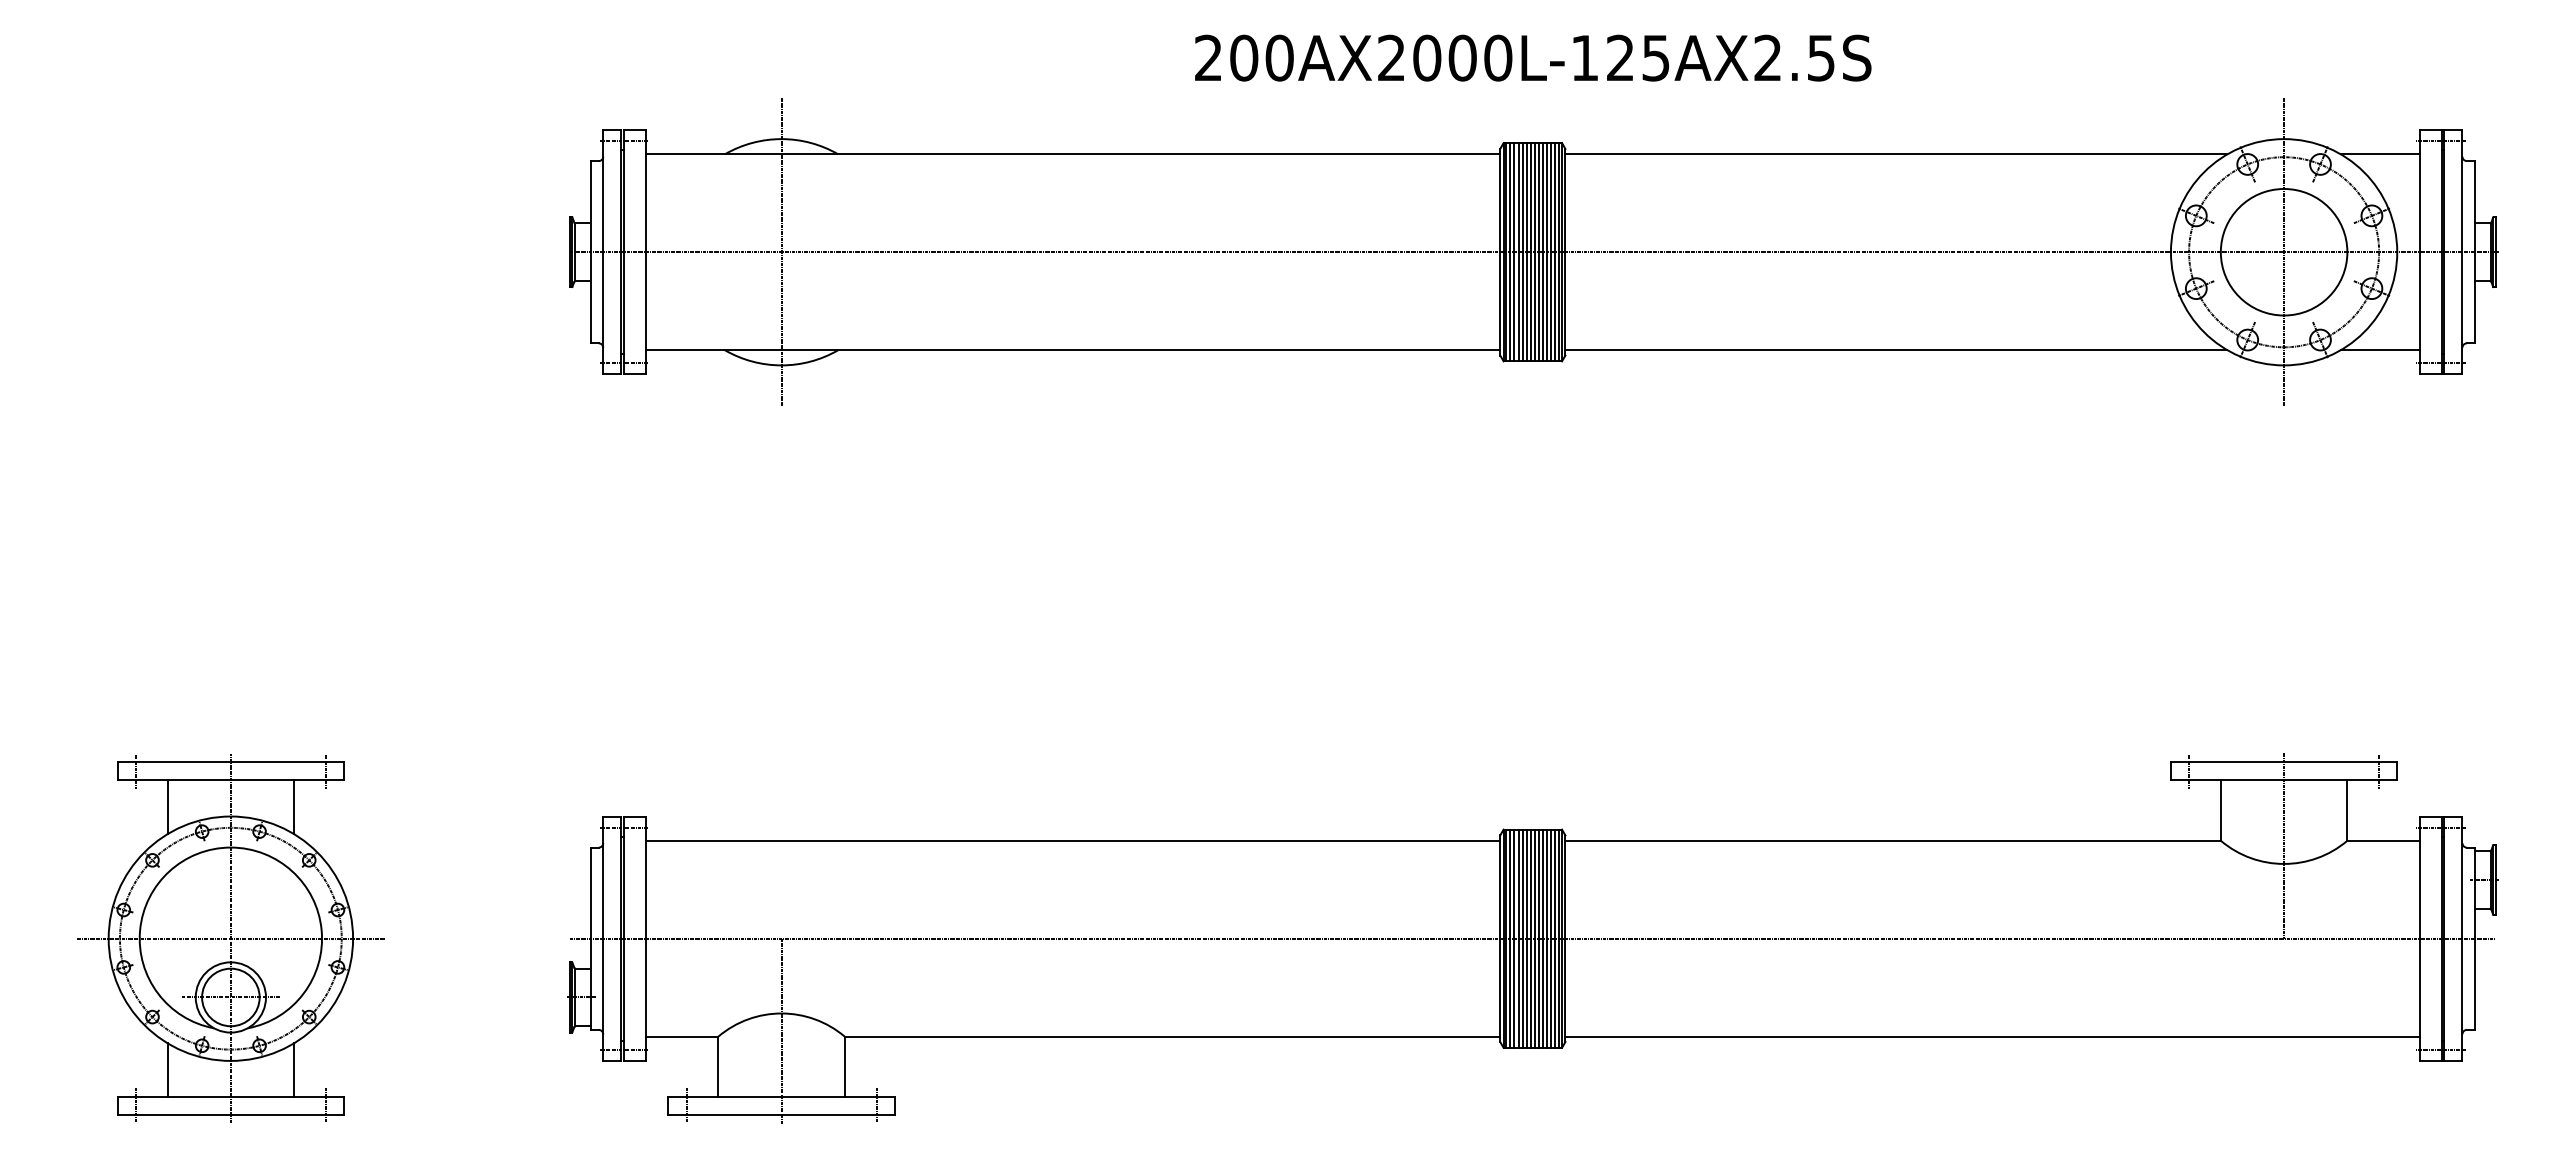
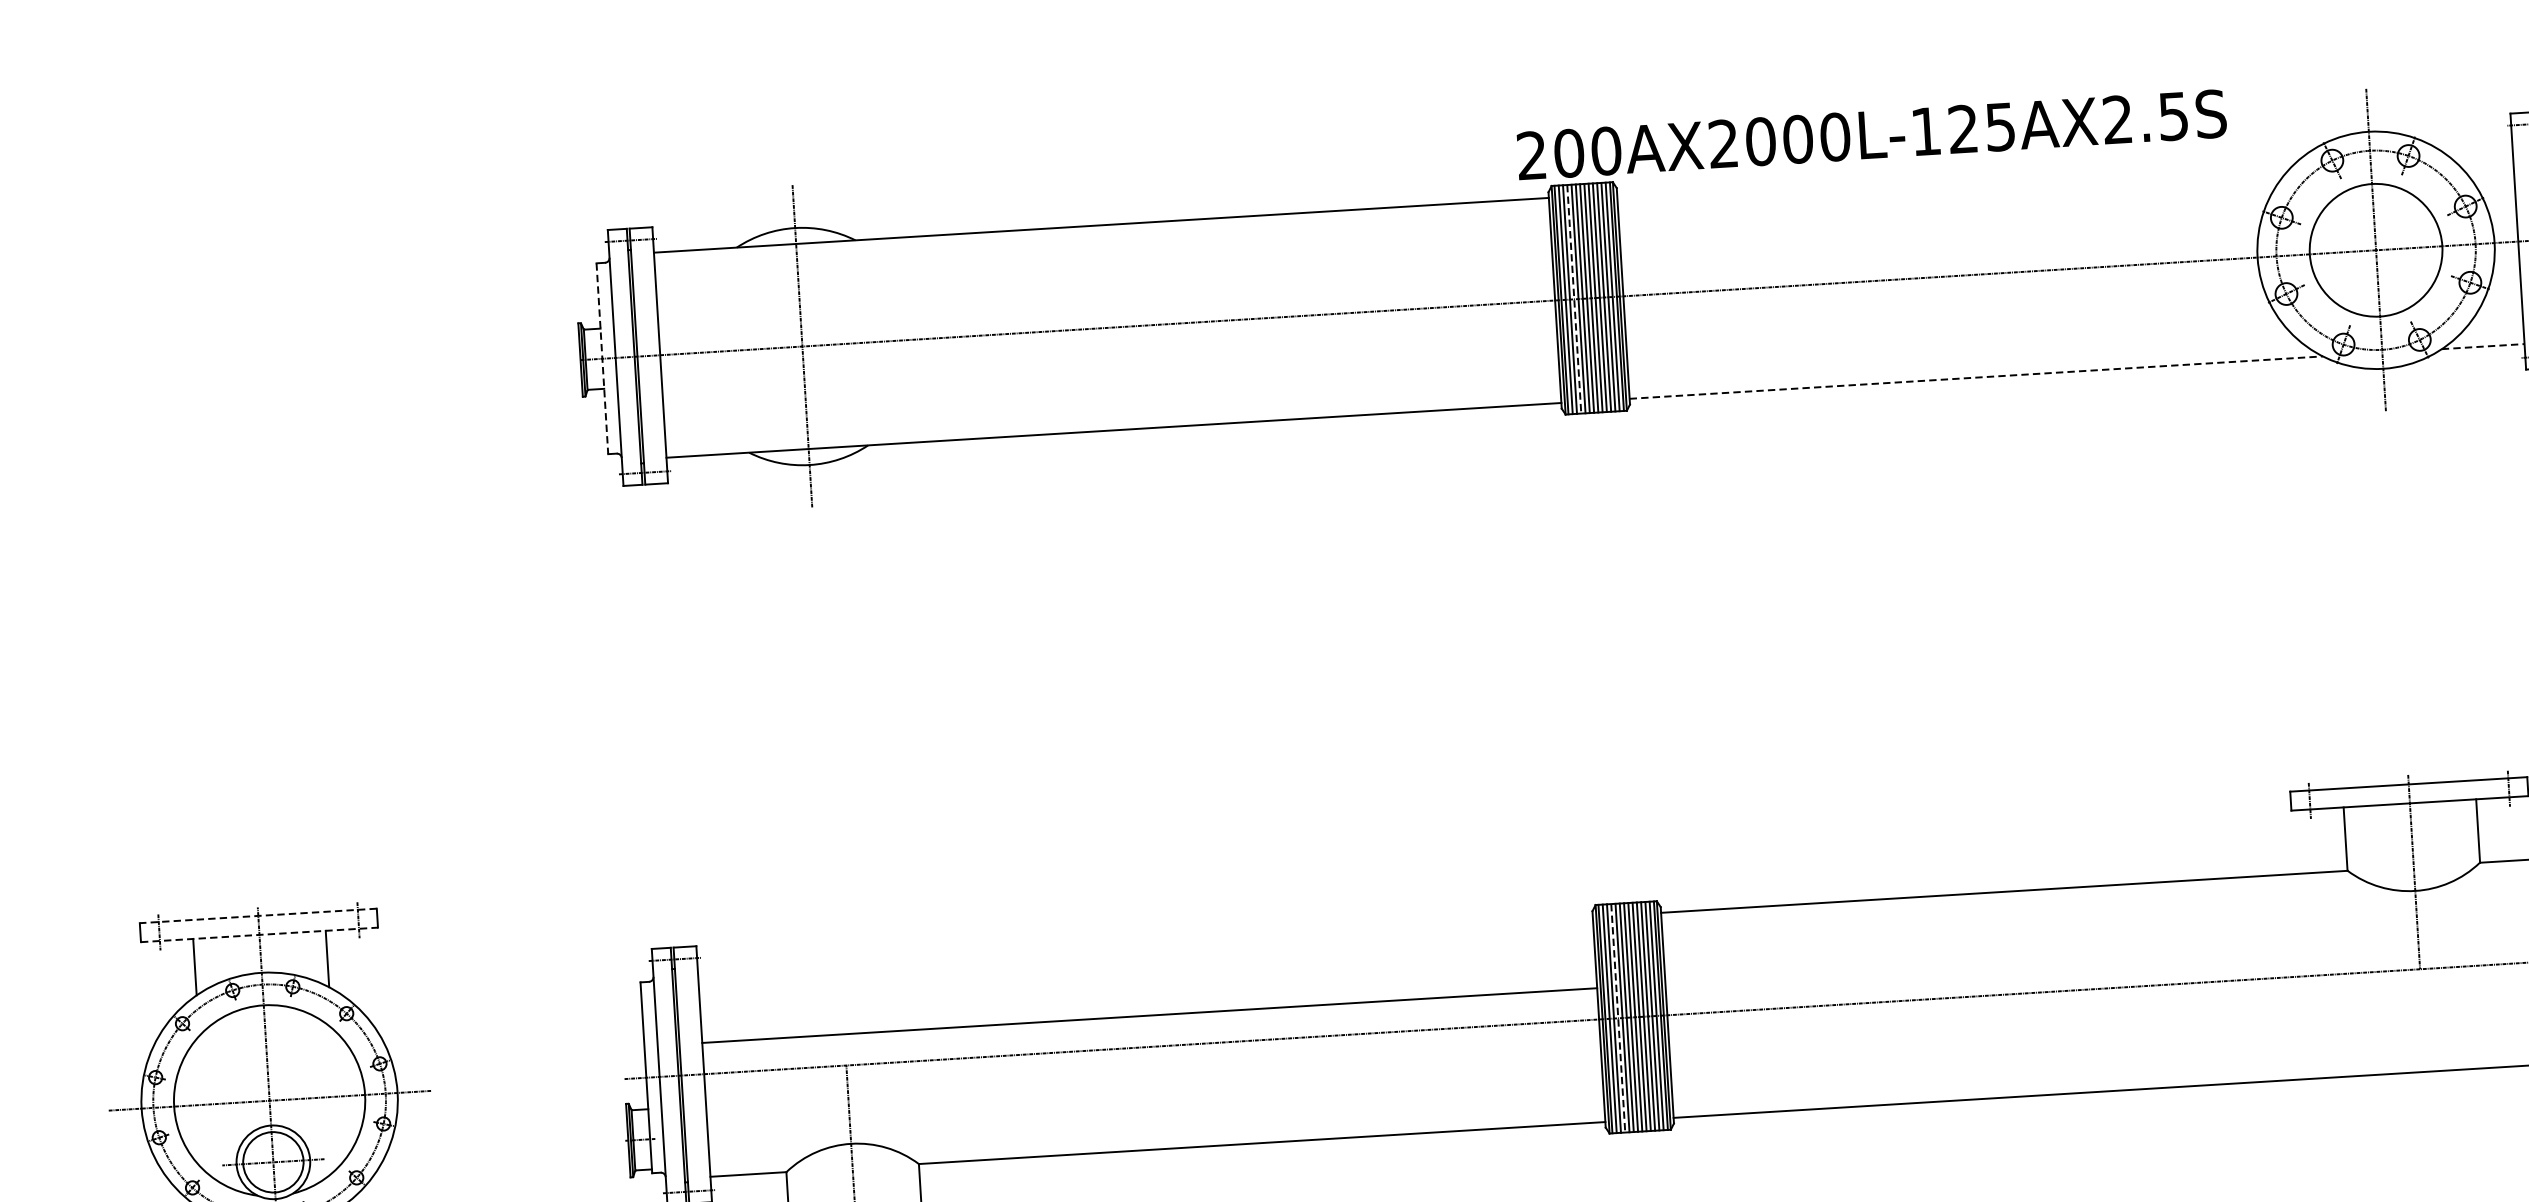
text: (1533, 57) -> (1872, 134), moved
line: (1896, 154) -> (1963, 172), removed
line: (2379, 154) -> (2469, 141), removed
line: (590, 252) -> (602, 359), solid -> dashed
line: (1518, 252) -> (1574, 299), solid -> dashed
line: (1896, 350) -> (1976, 378), solid -> dashed
line: (2380, 350) -> (2483, 347), solid -> dashed
line: (230, 762) -> (257, 916), solid -> dashed
line: (231, 780) -> (260, 935), solid -> dashed
line: (1072, 840) -> (1149, 1015), moved
line: (1518, 939) -> (1618, 1019), solid -> dashed

